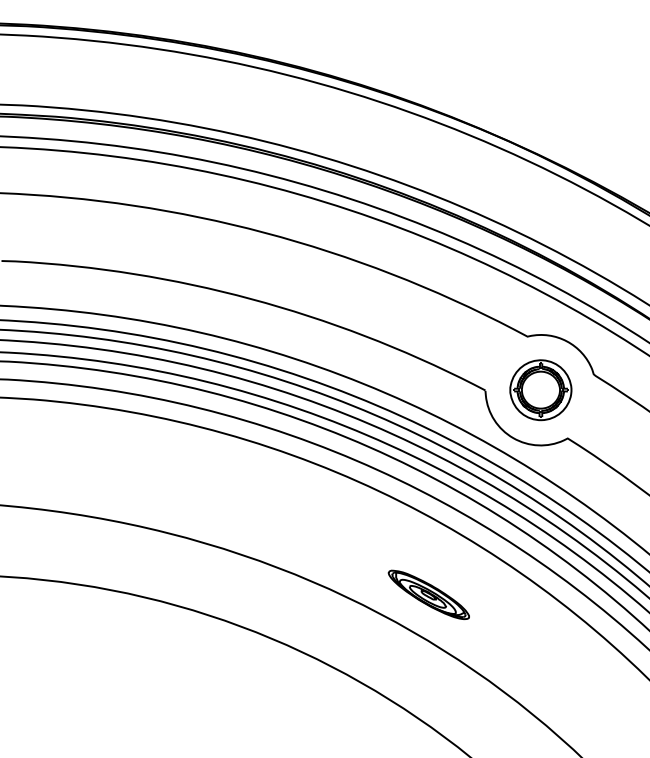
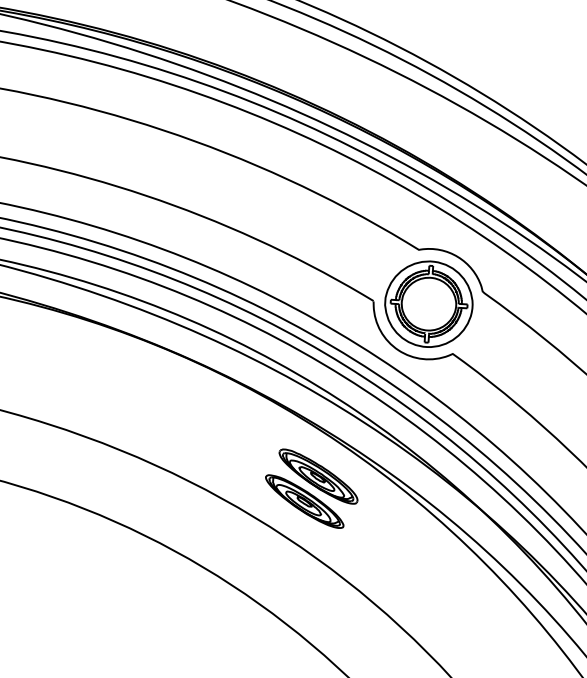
part: (540, 389) -> (428, 303), size x1.43
part: (441, 568) -> (318, 476), added

